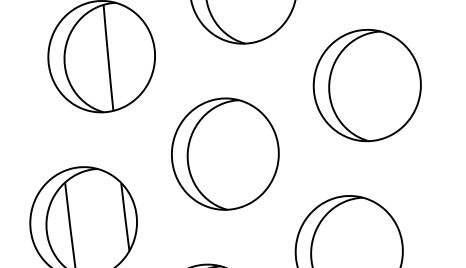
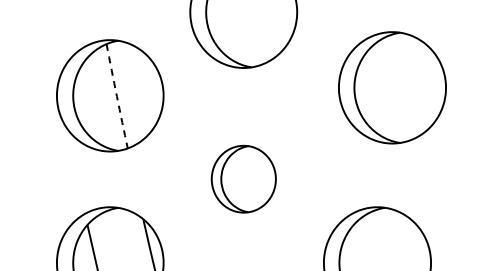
arc: (107, 58) -> (116, 96), solid -> dashed
part: (367, 85) -> (392, 87), moved
part: (225, 153) -> (243, 178), size x0.6

